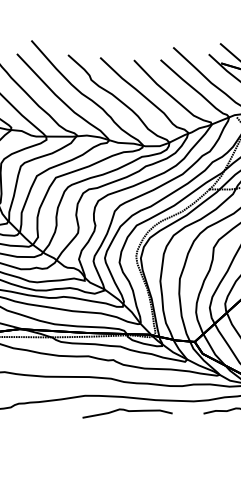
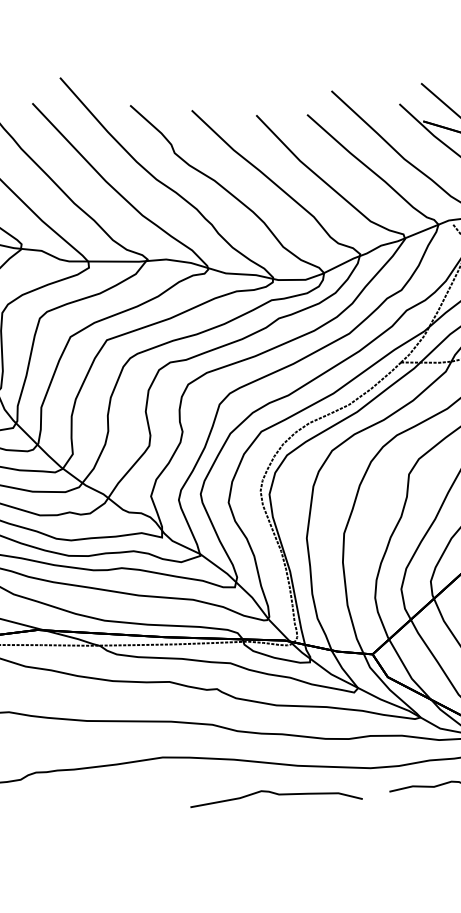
curve: (127, 411) -> (276, 795), moved

